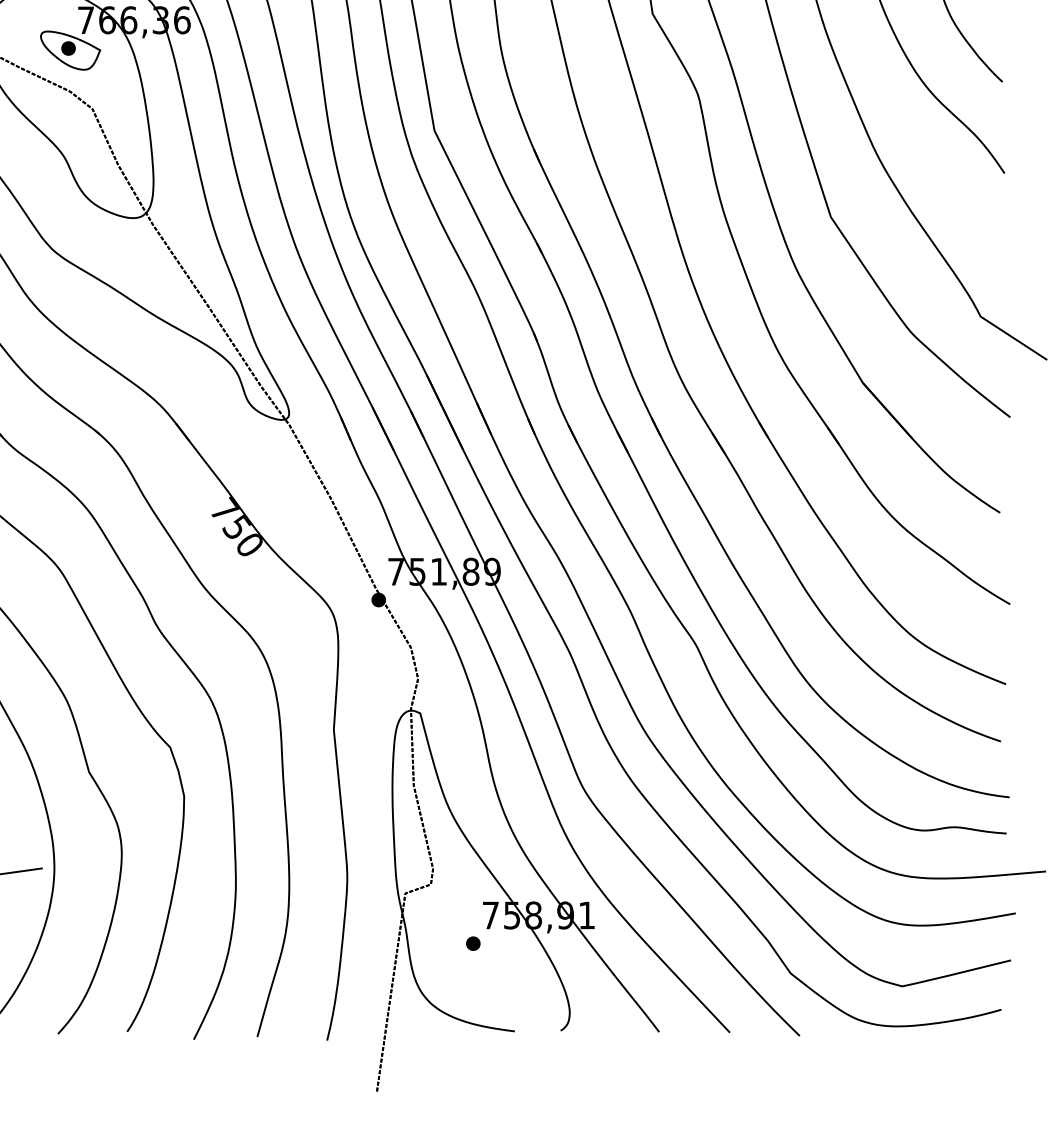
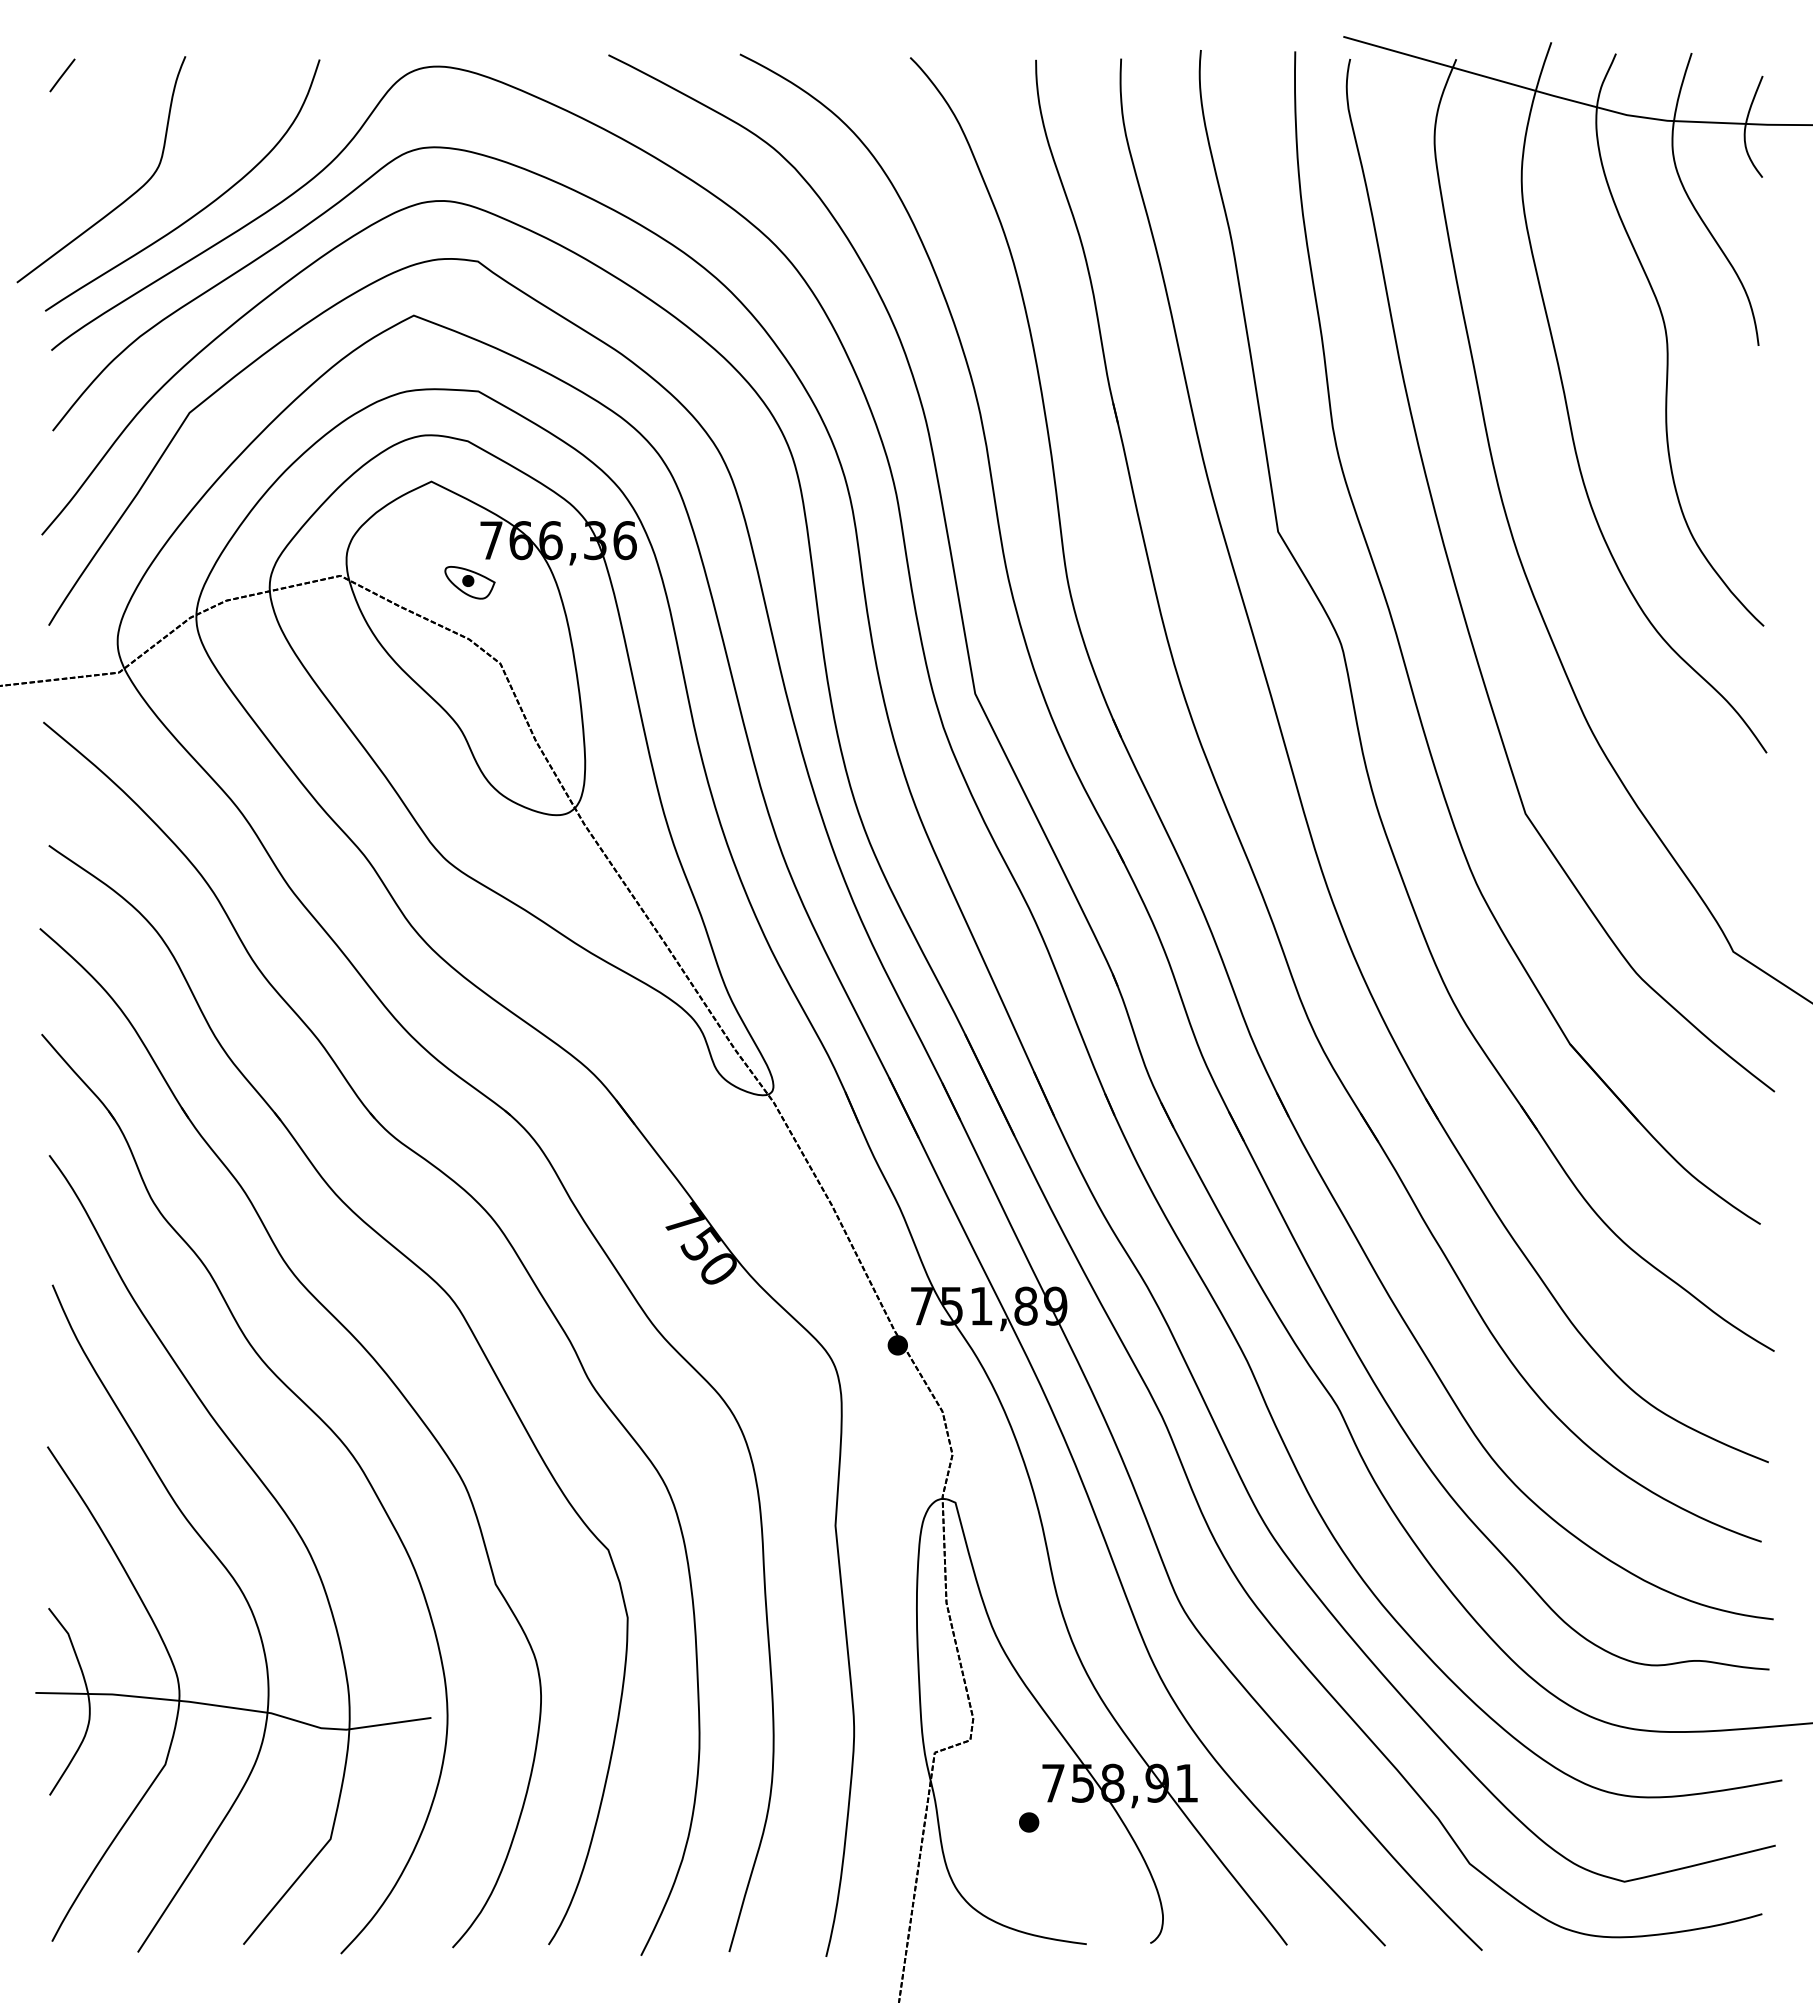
part: (70, 50) -> (469, 582), size x0.6

